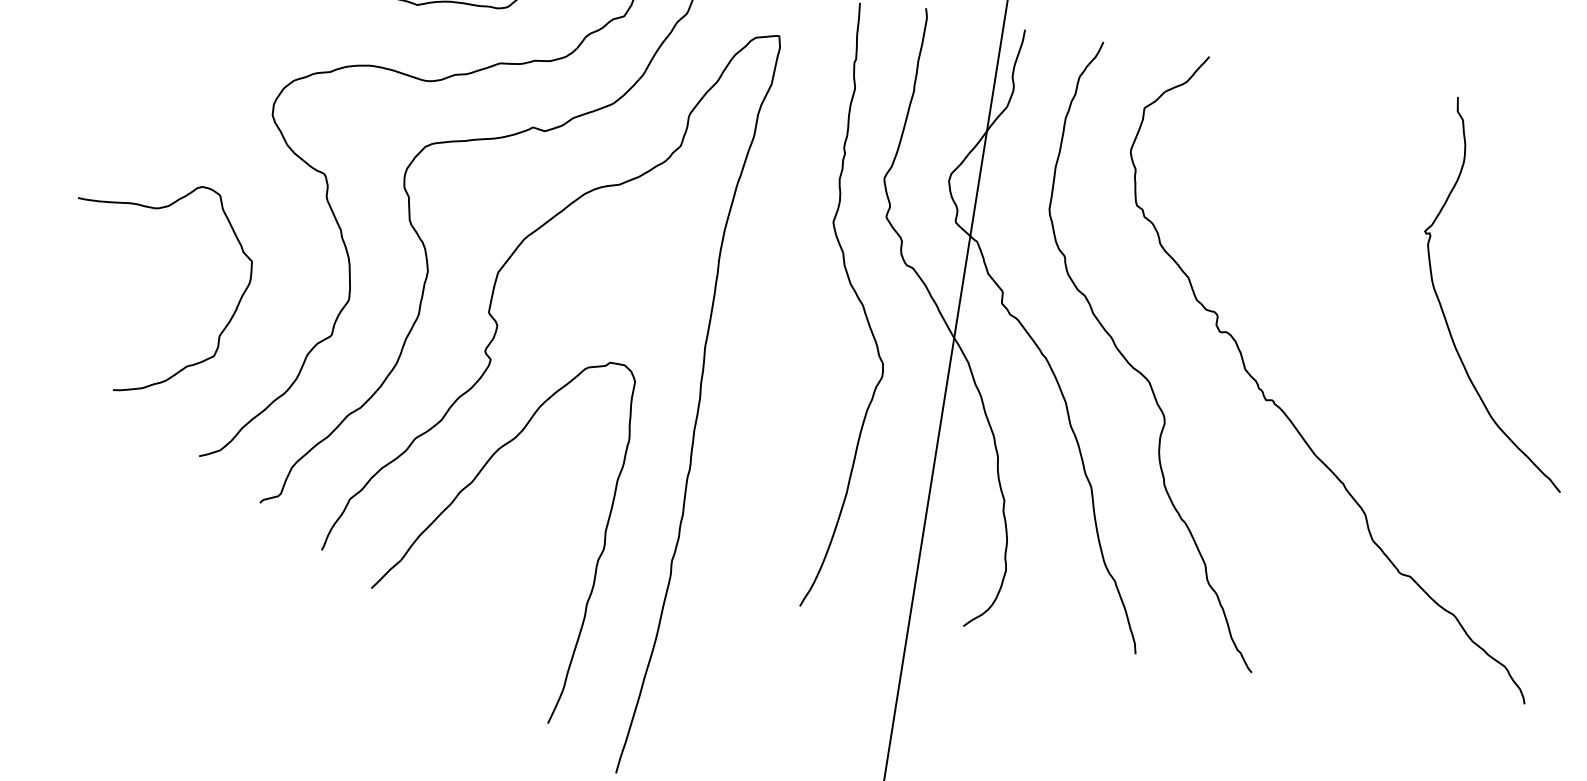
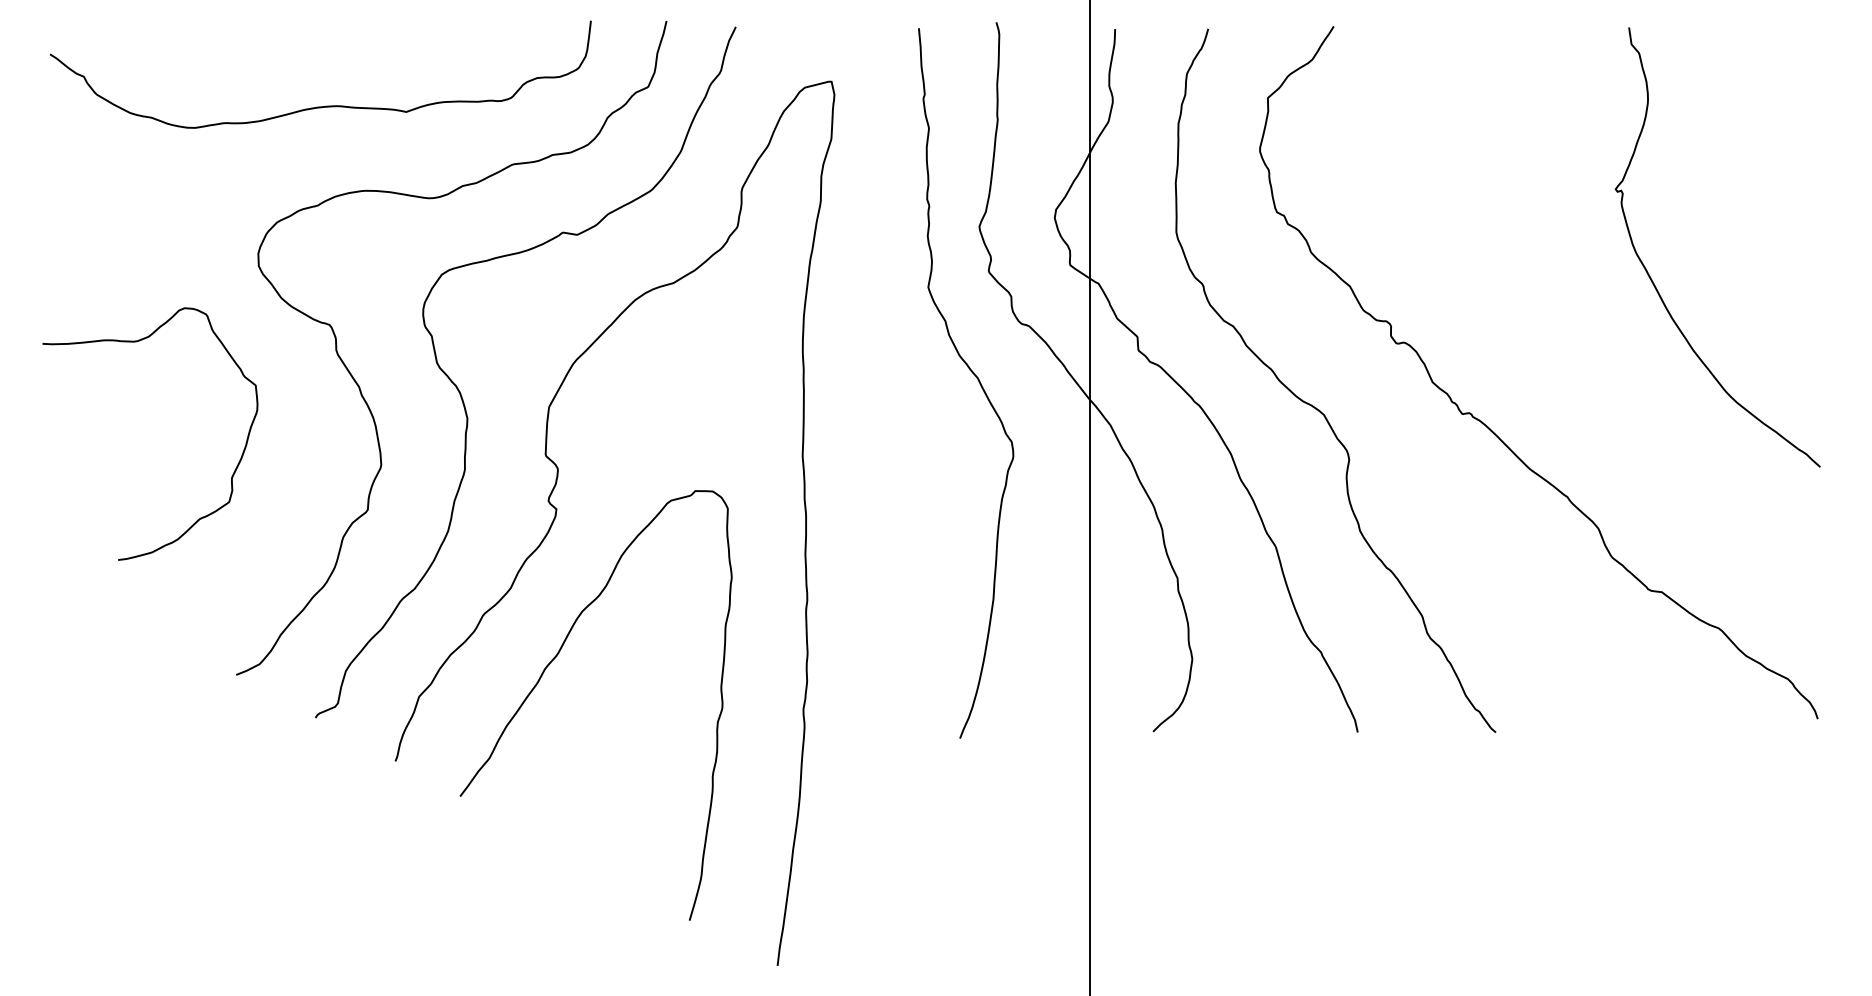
curve: (220, 333) -> (232, 474), moved

